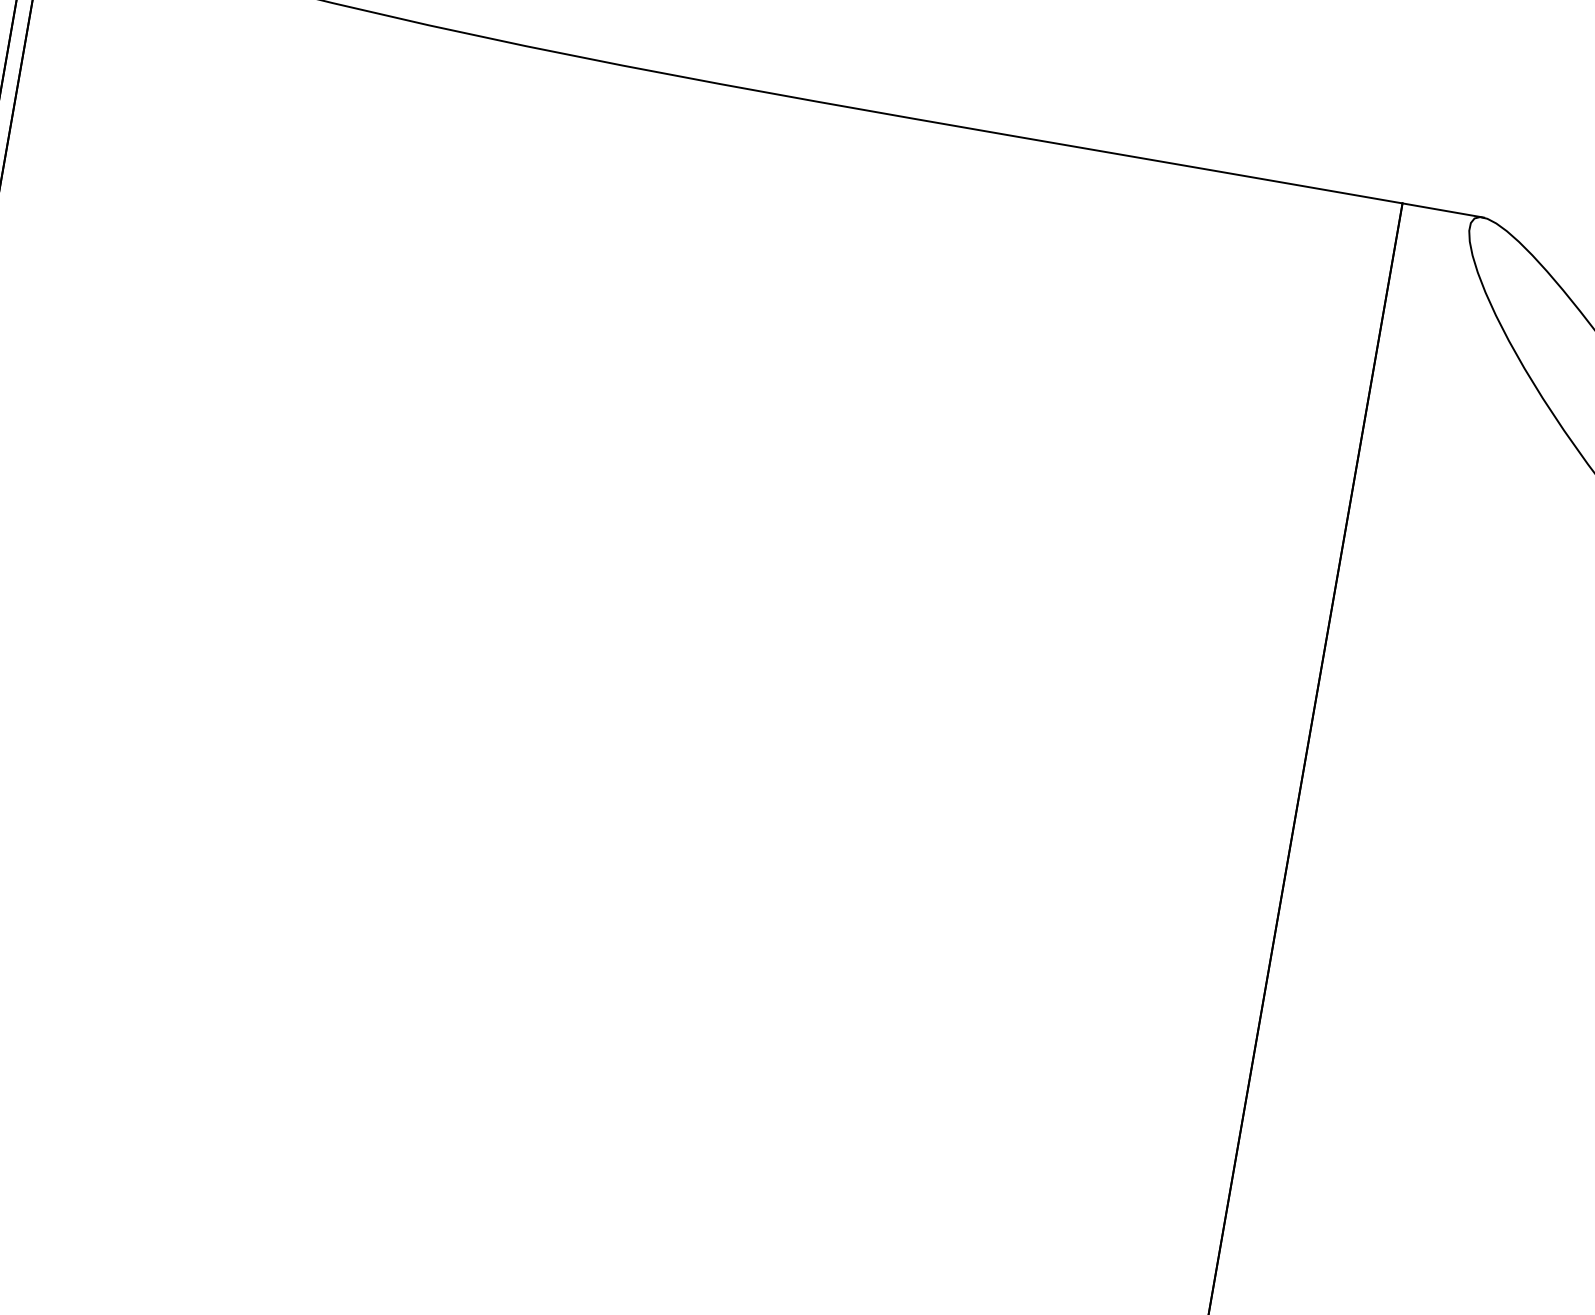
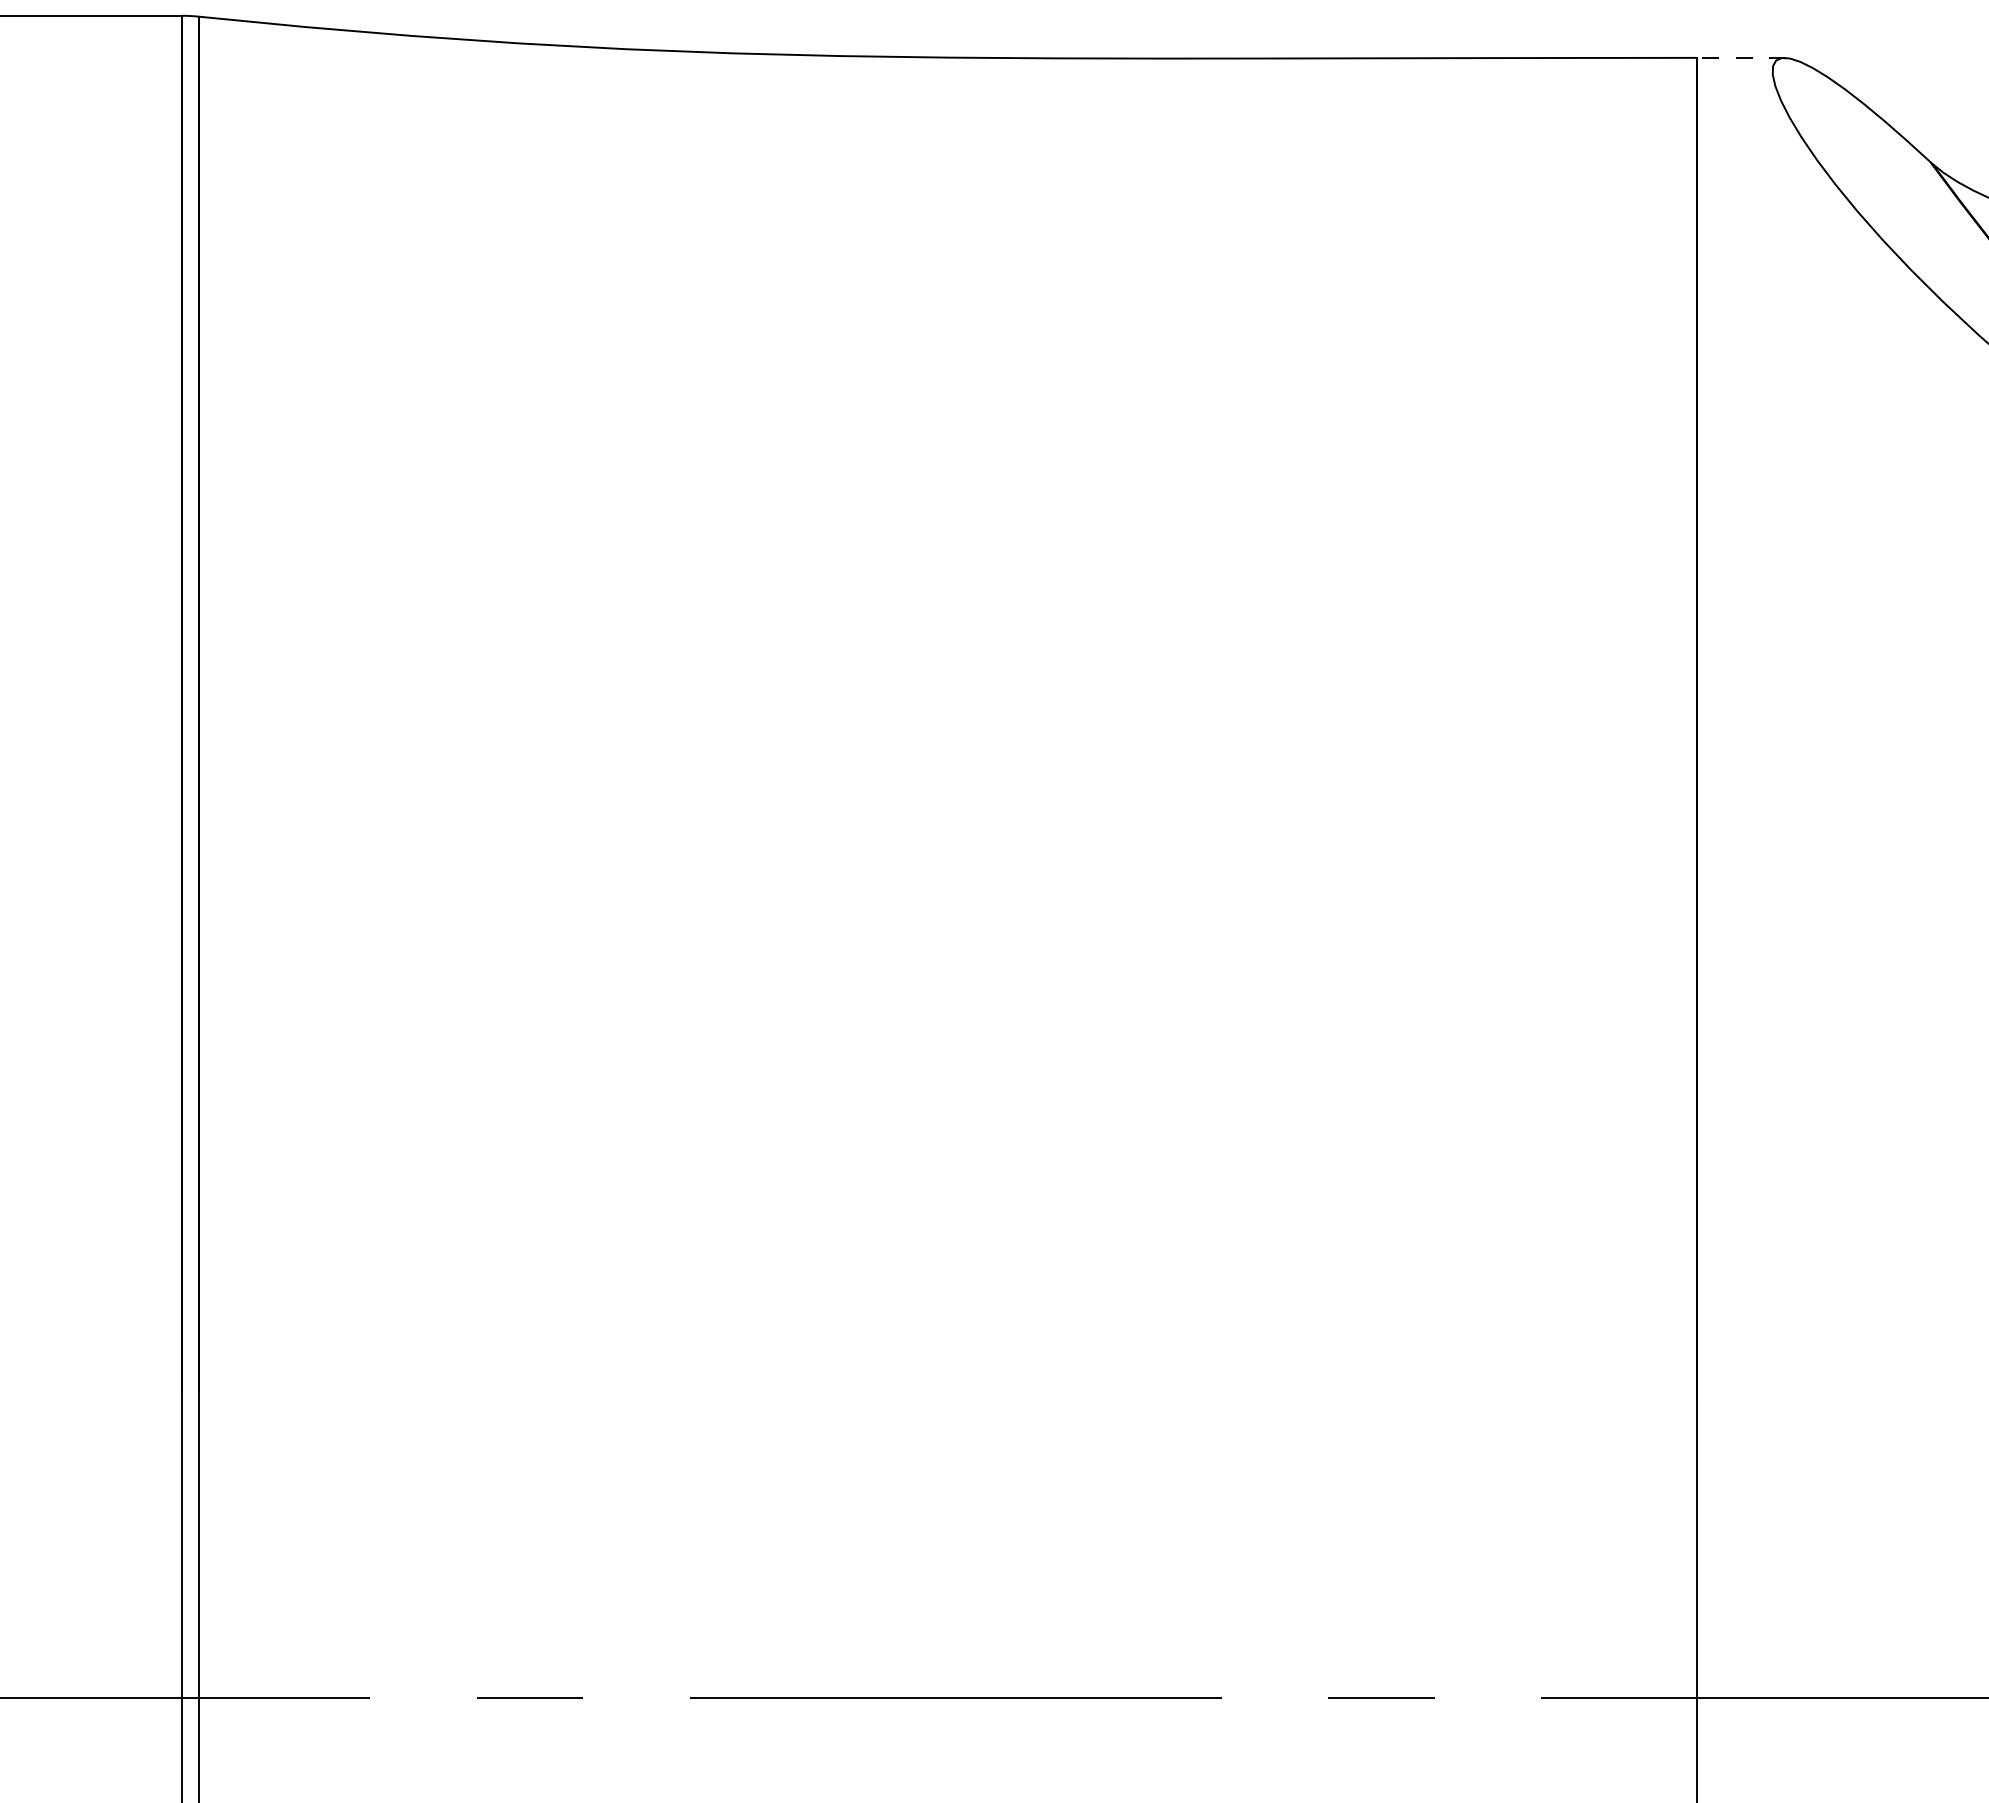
line: (1443, 210) -> (1741, 57), solid -> dashed

